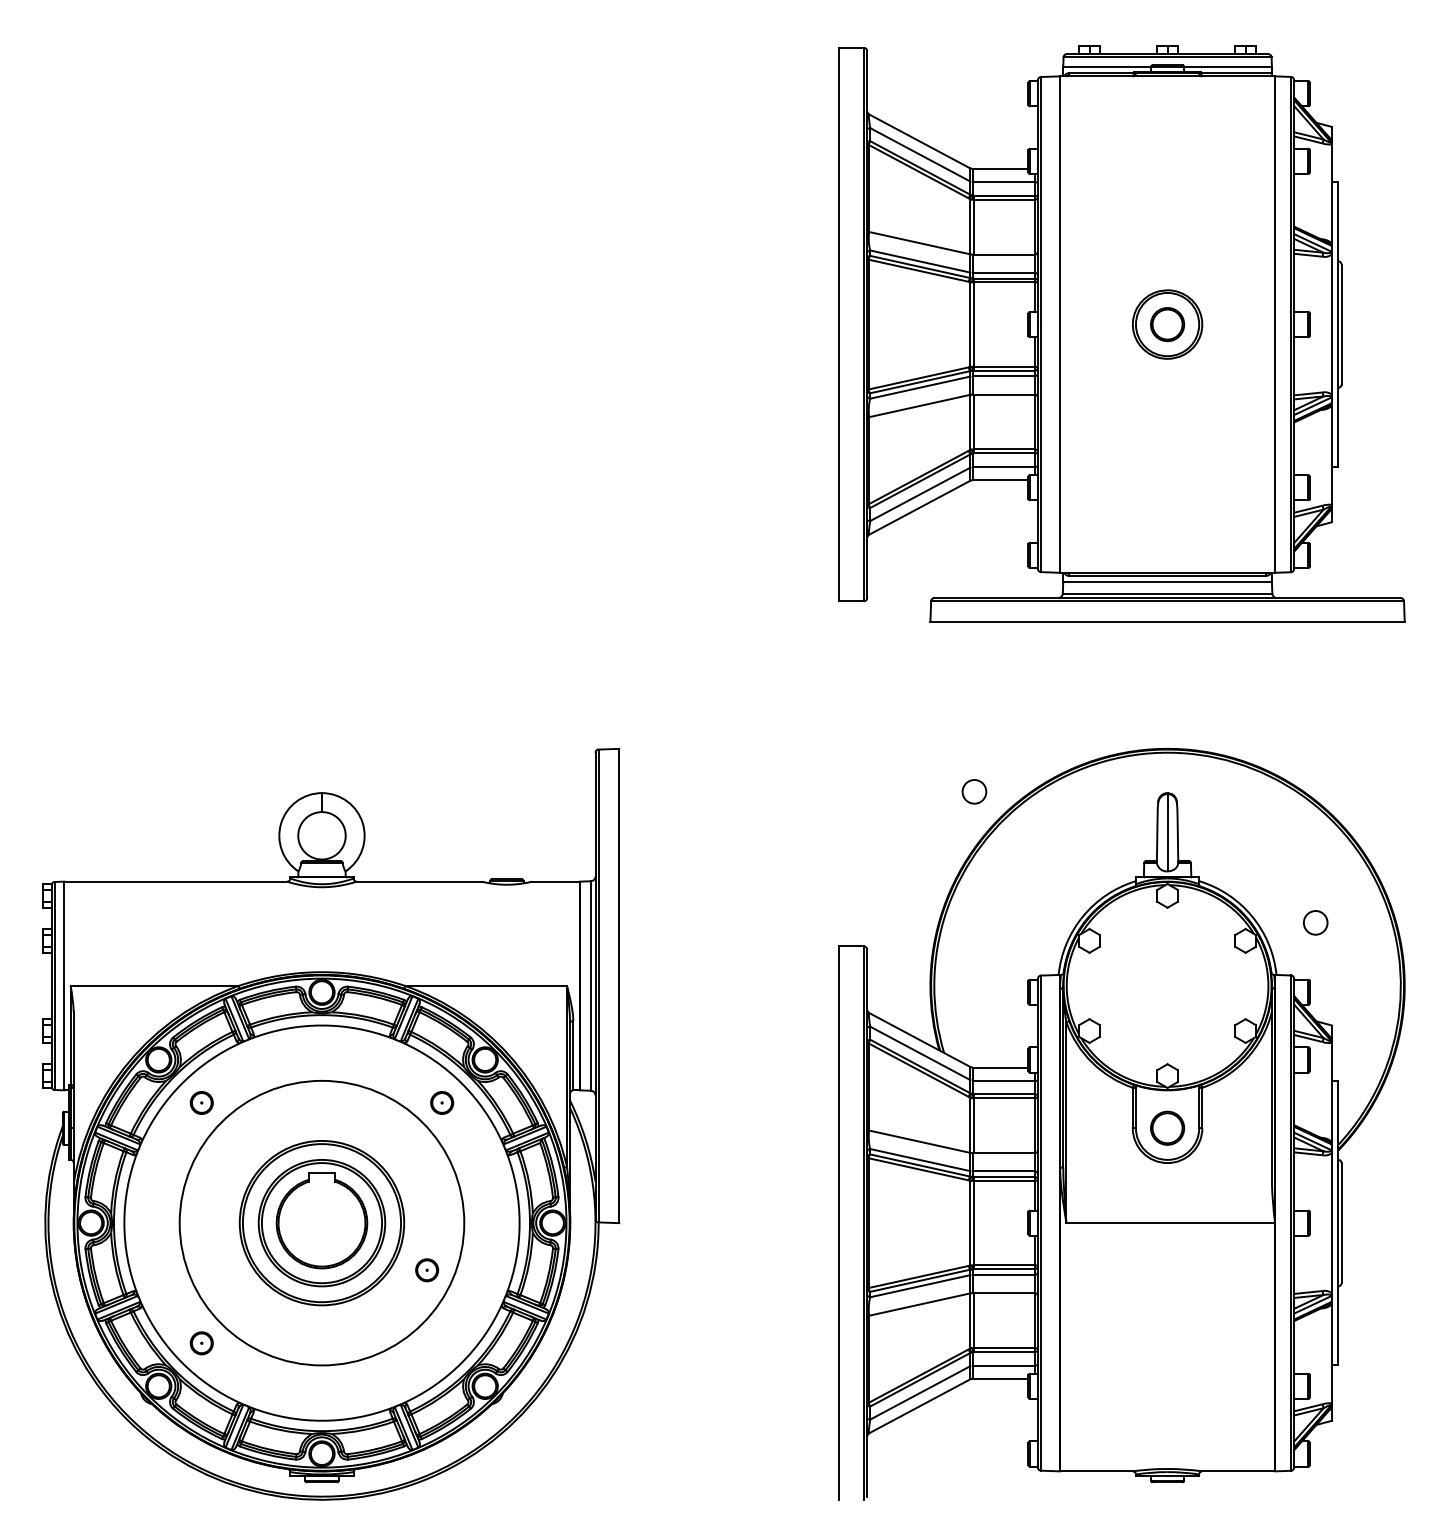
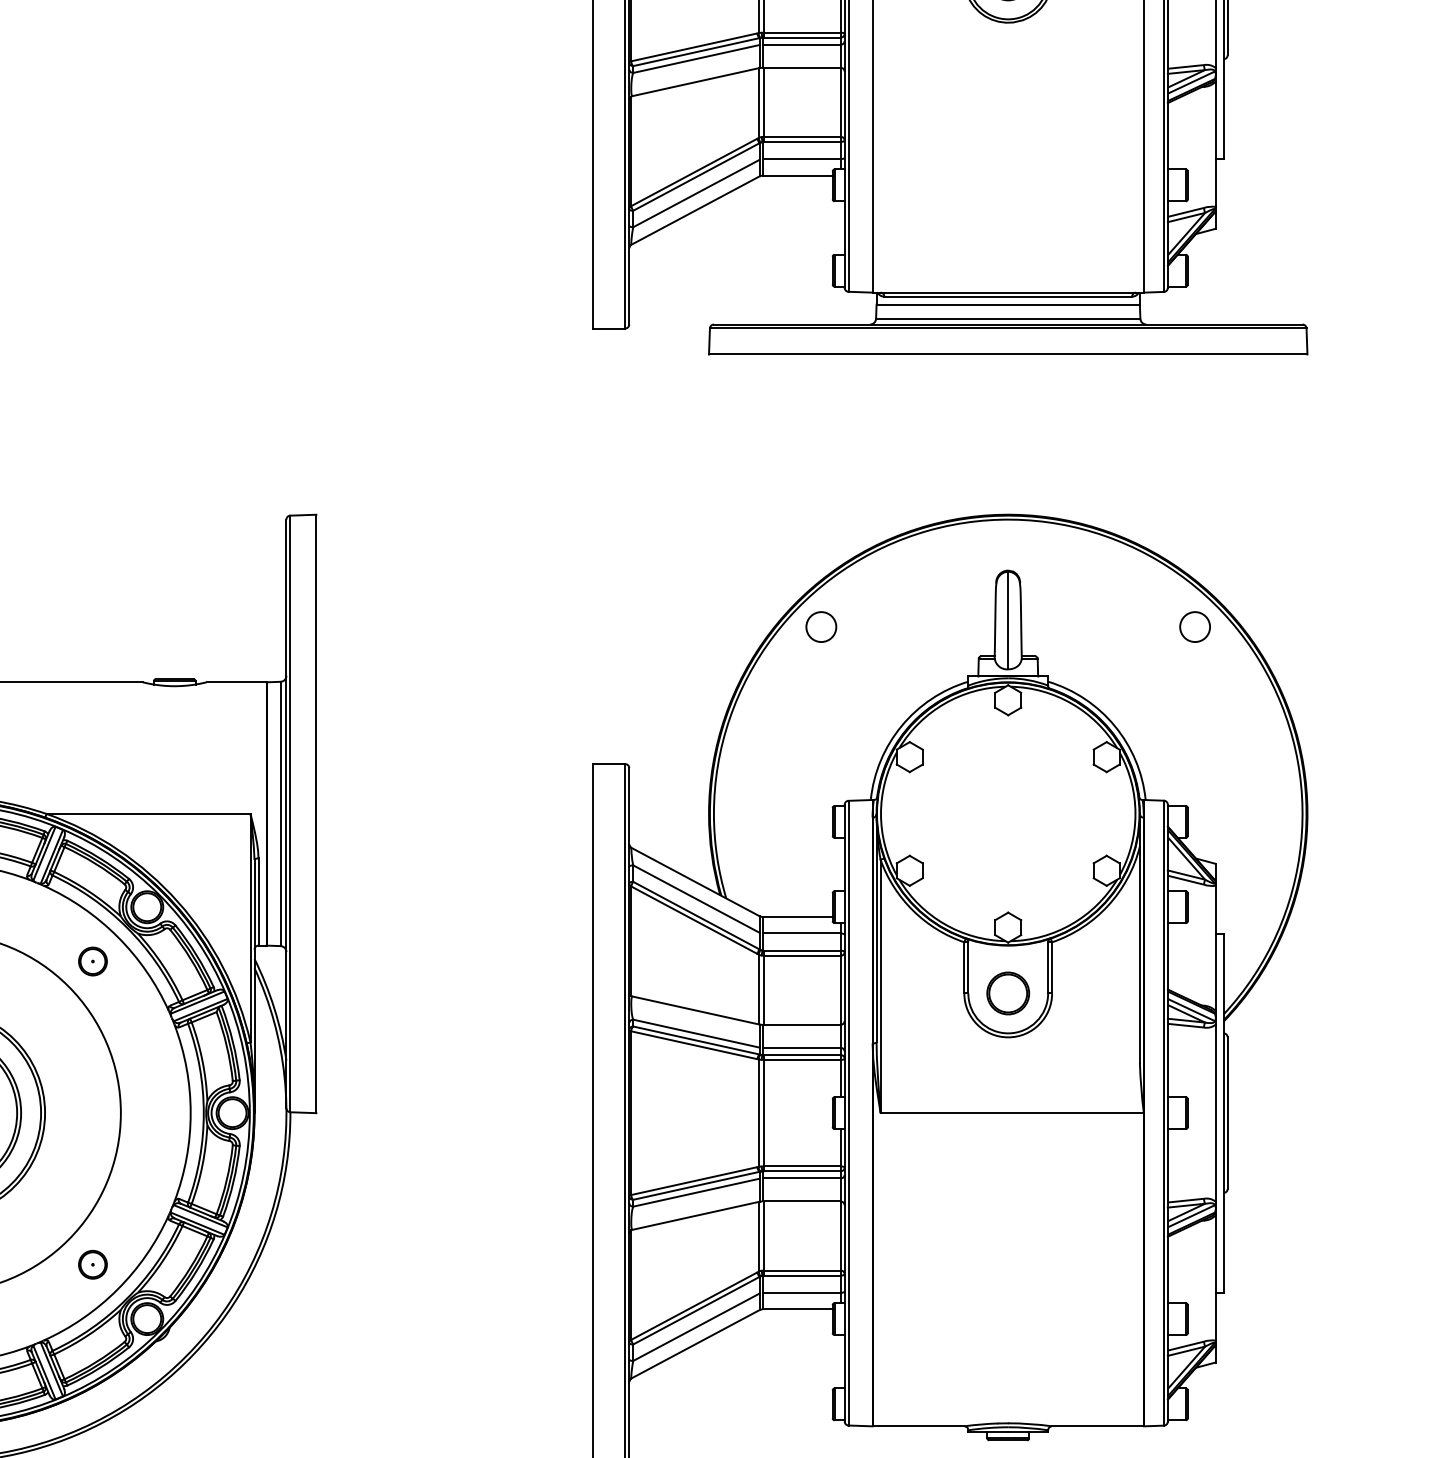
circle: (974, 791) -> (821, 626), moved
circle: (1315, 922) -> (1194, 626), moved
part: (427, 1270) -> (93, 1265), moved

